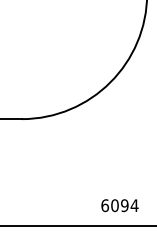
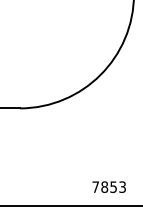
text: (120, 204) -> (109, 186), 6094 -> 7853

